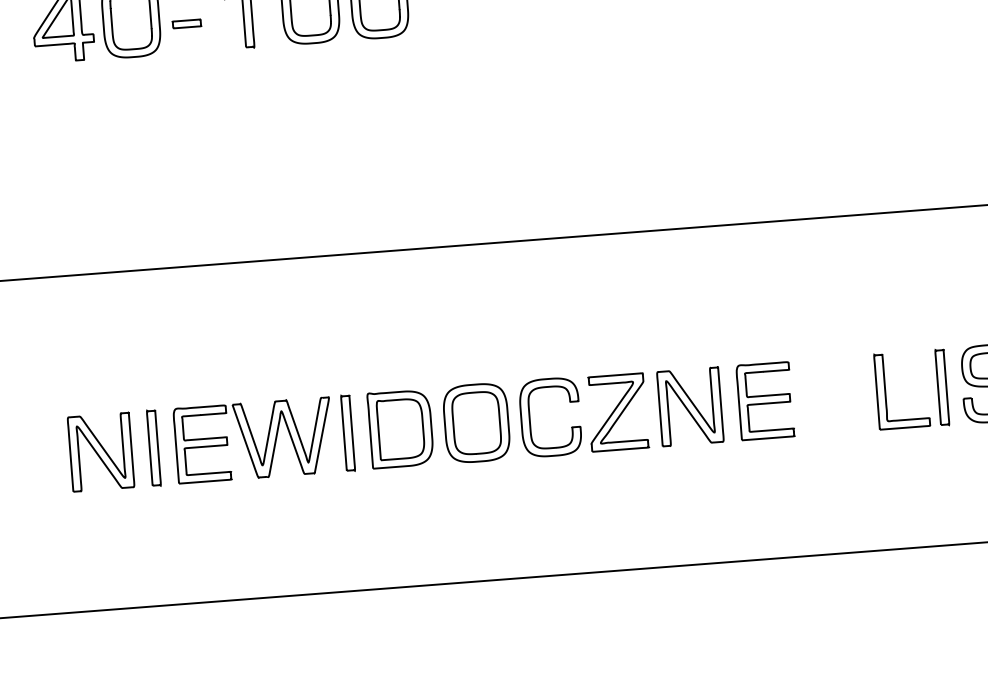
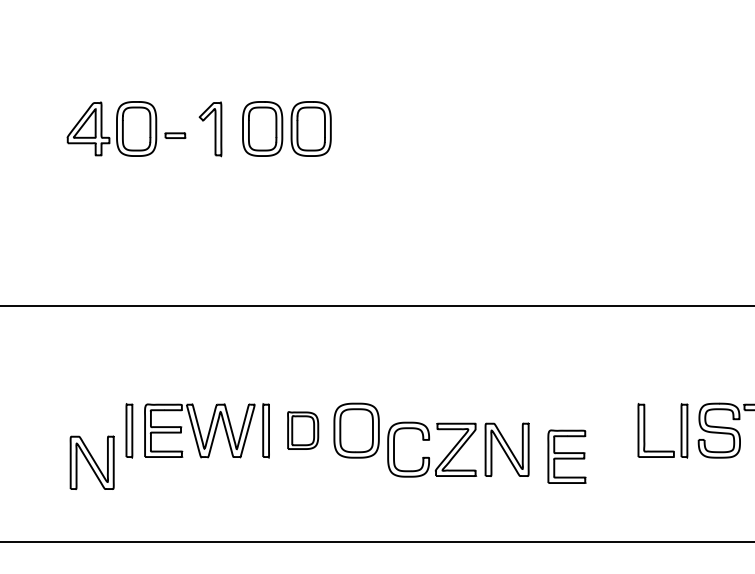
part: (764, 400) -> (566, 456), moved
part: (621, 411) -> (458, 449), moved
part: (399, 428) -> (302, 430), size x0.7
part: (100, 451) -> (91, 462), moved

